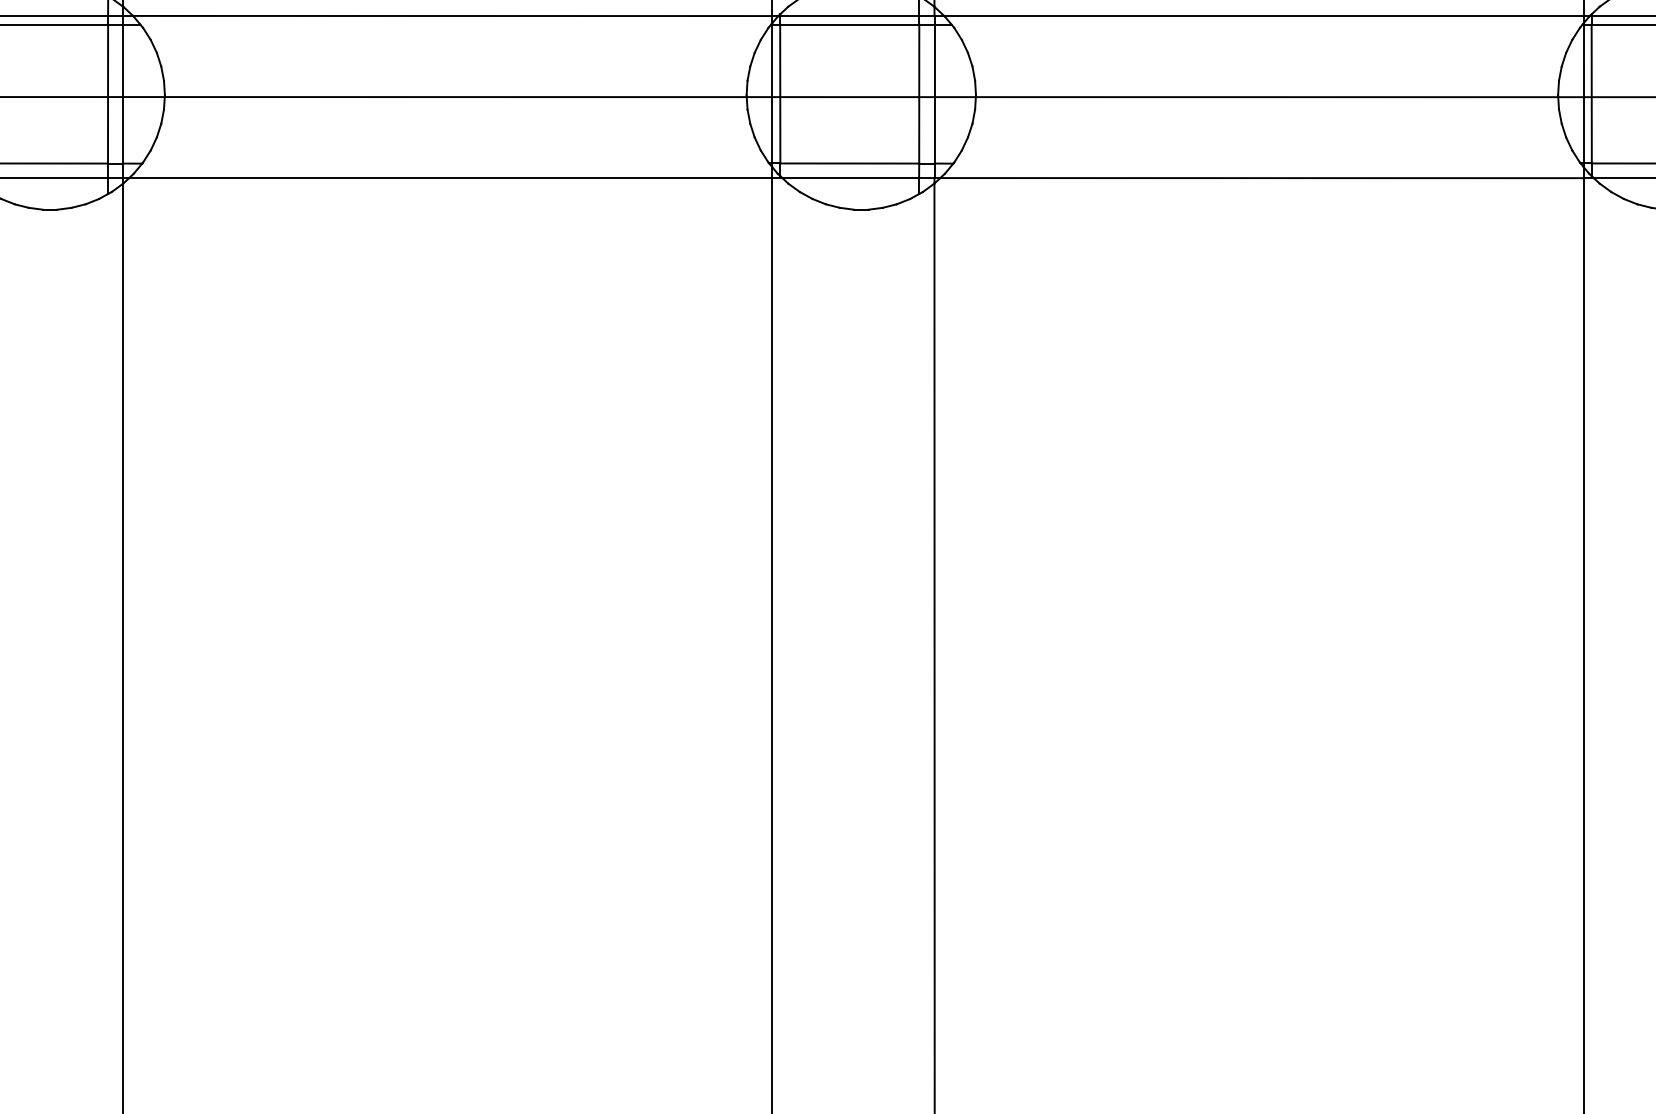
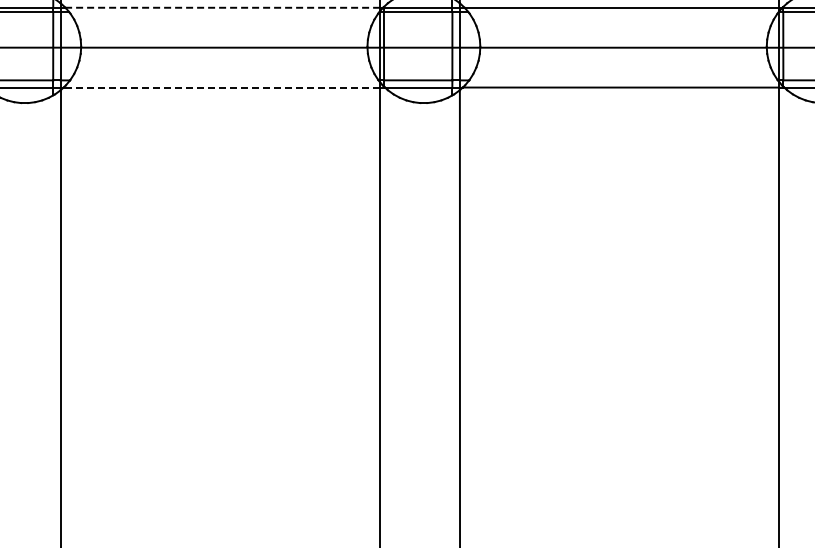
line: (452, 15) -> (222, 7), solid -> dashed
line: (450, 177) -> (221, 87), solid -> dashed

